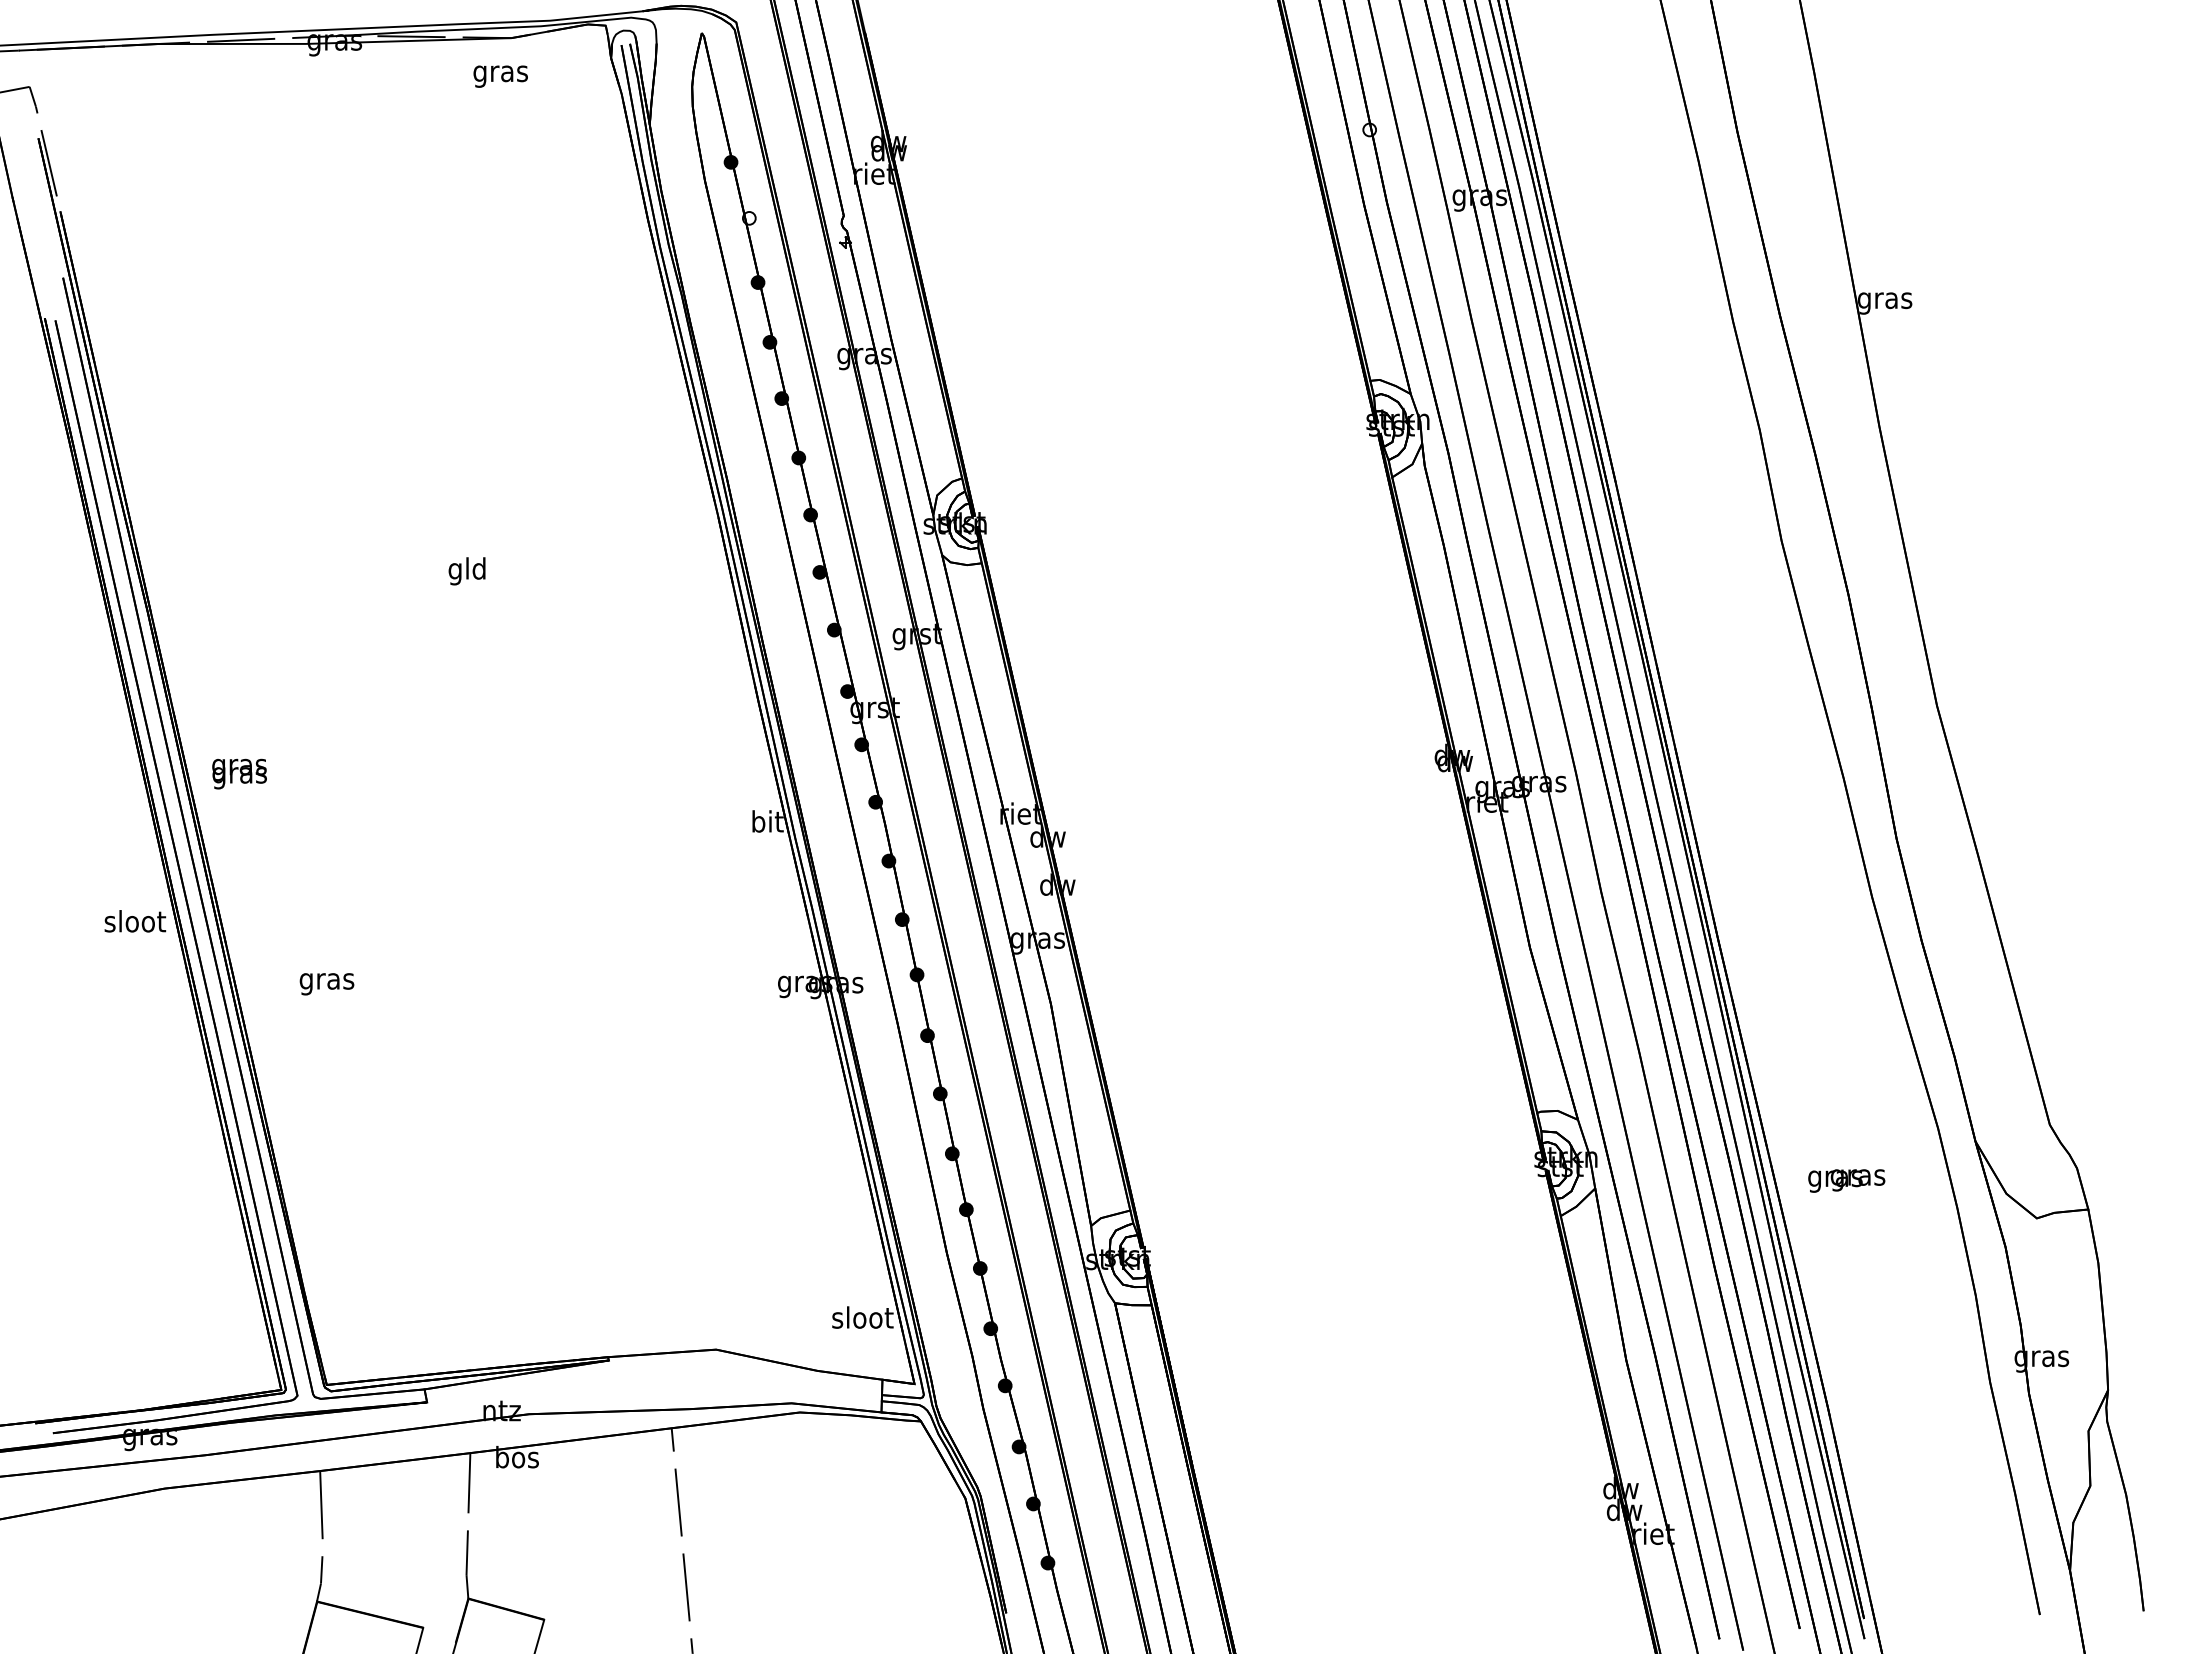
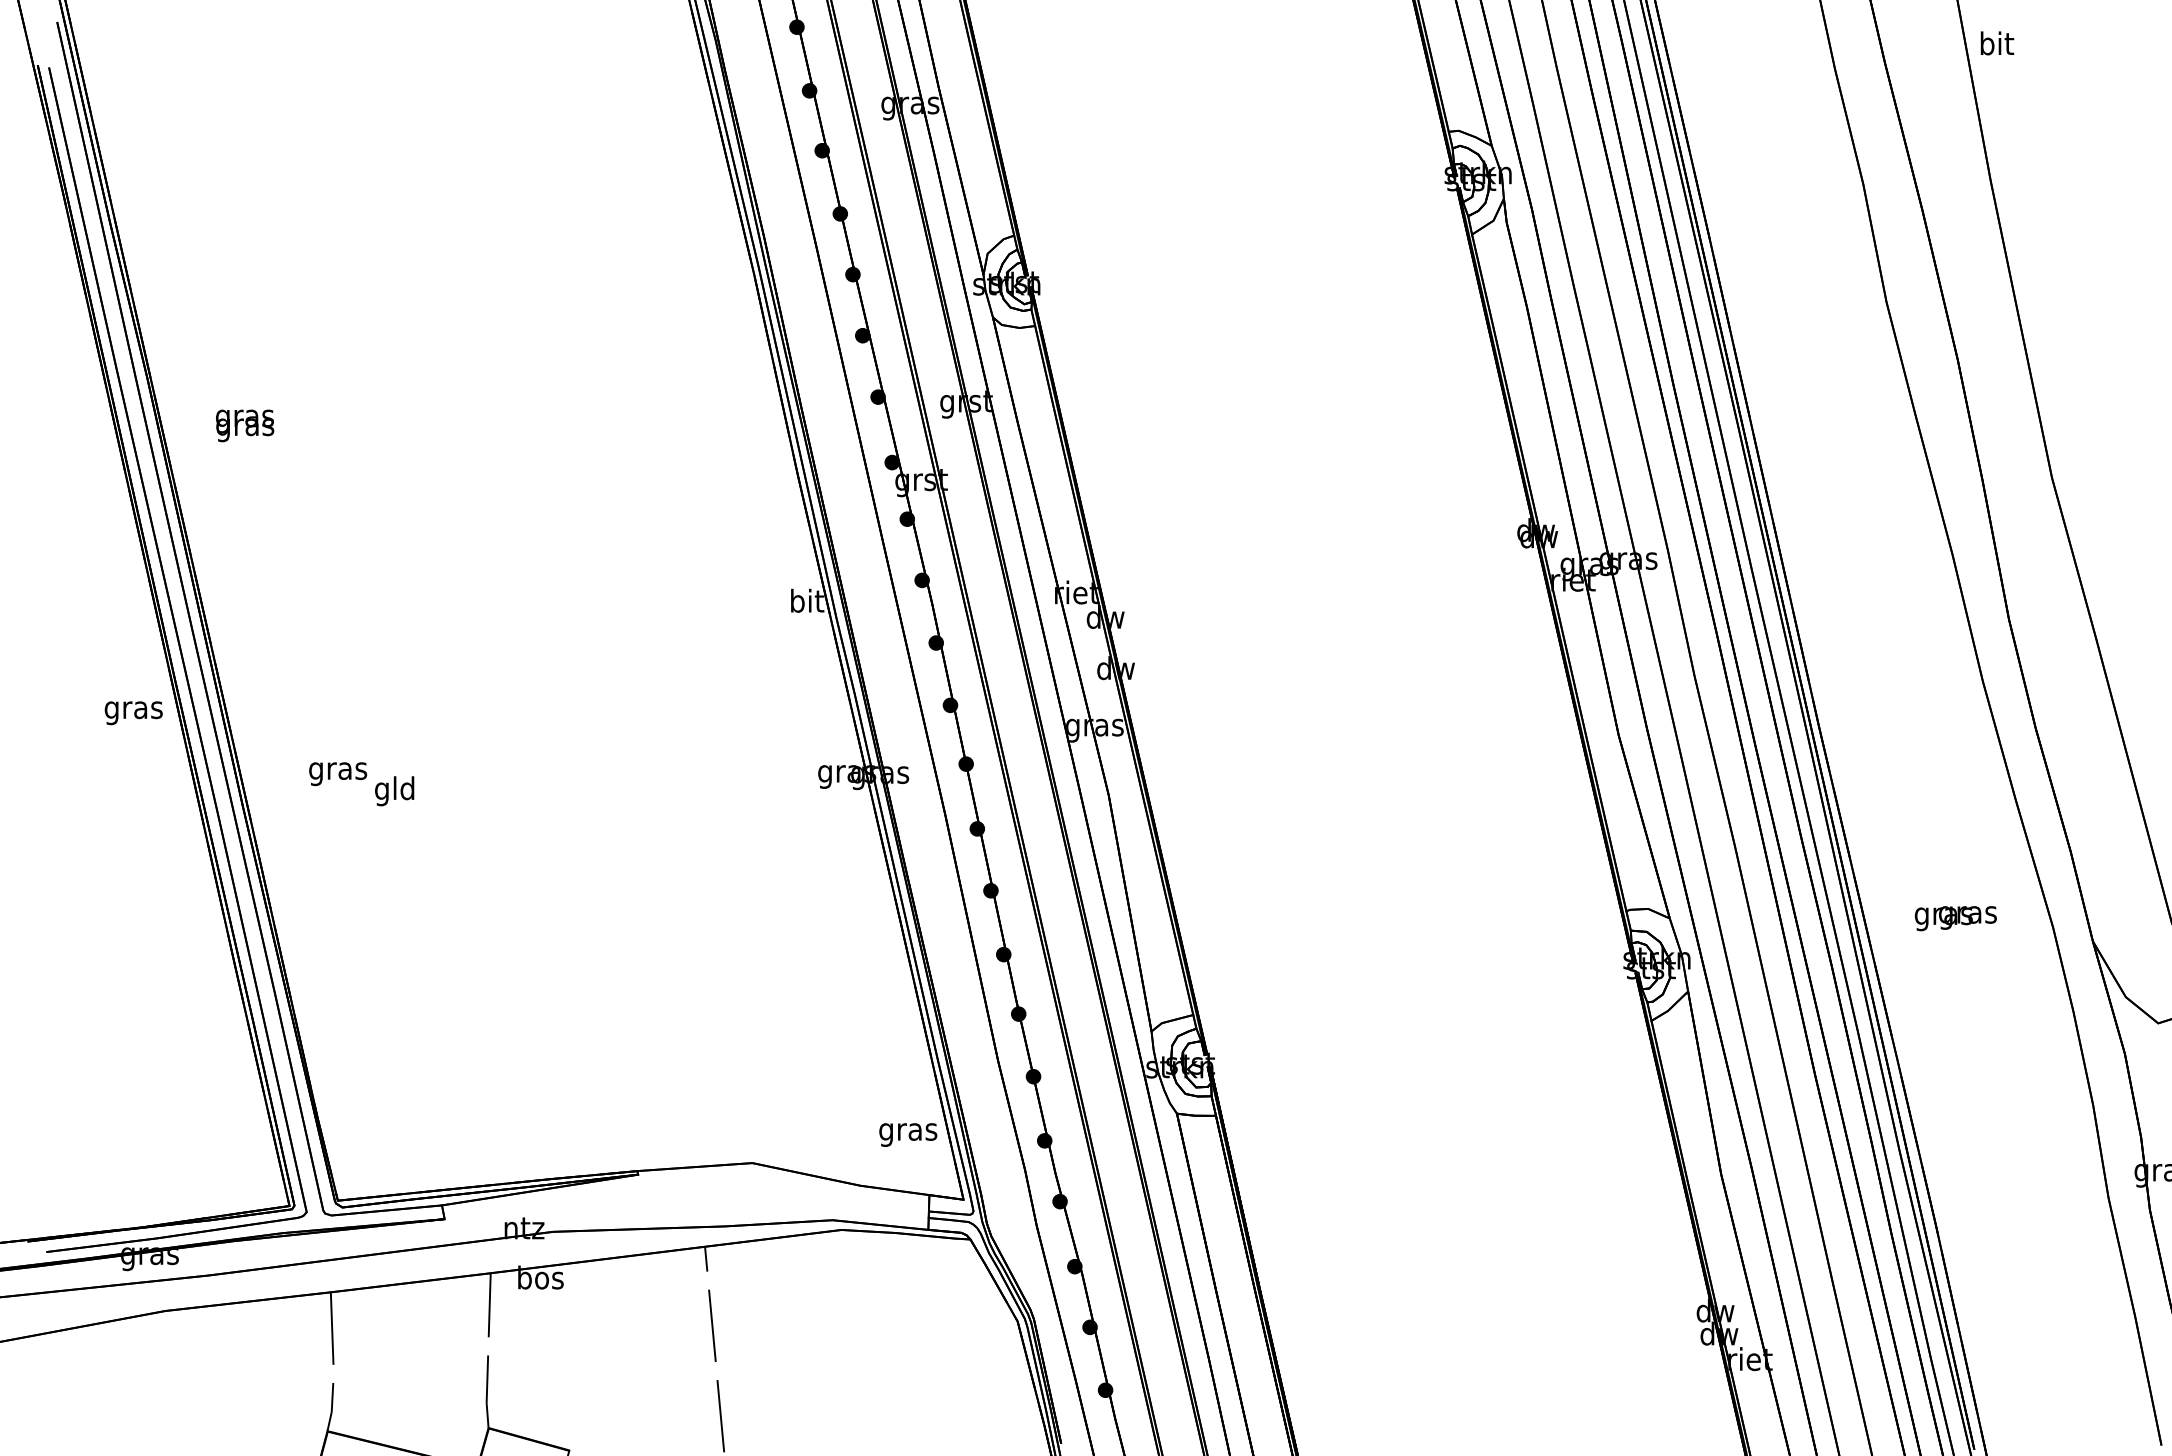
text: (1884, 300) -> (1996, 46), gras -> bit
text: (466, 571) -> (394, 791), moved
text: (239, 773) -> (244, 425), moved
text: (135, 924) -> (134, 710), sloot -> gras
text: (1846, 1180) -> (1955, 918), moved
text: (862, 1320) -> (908, 1132), sloot -> gras

